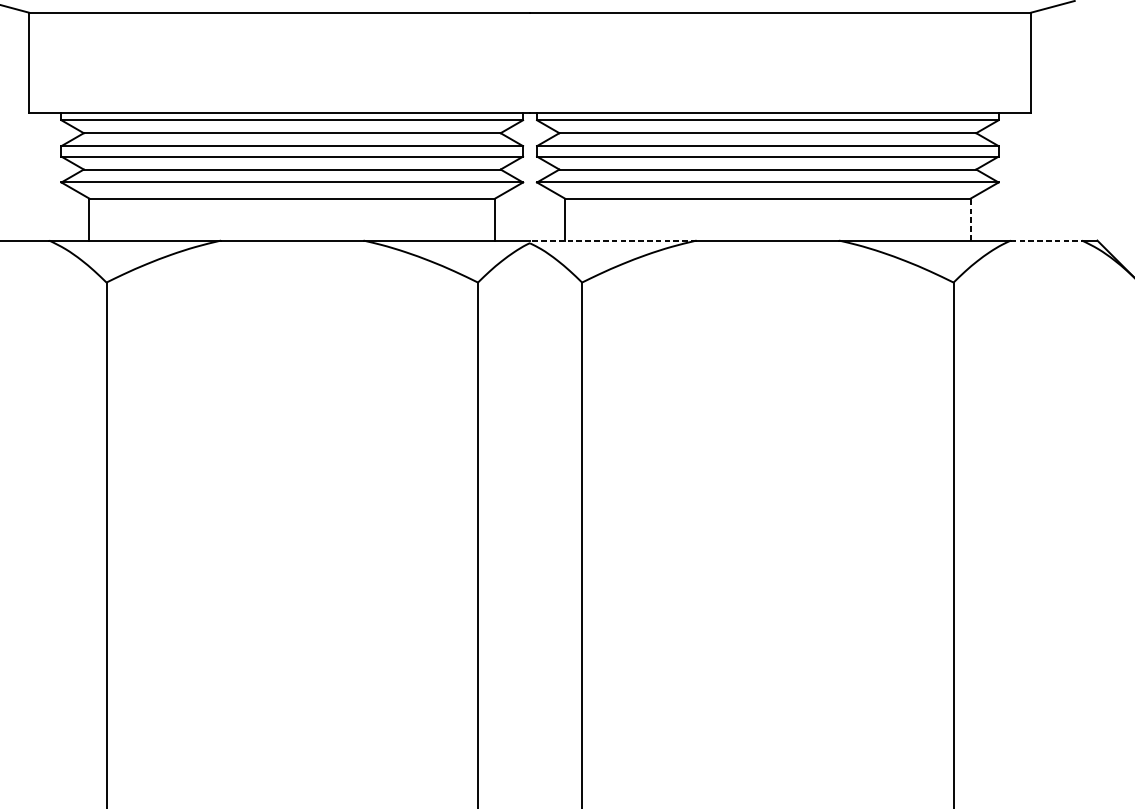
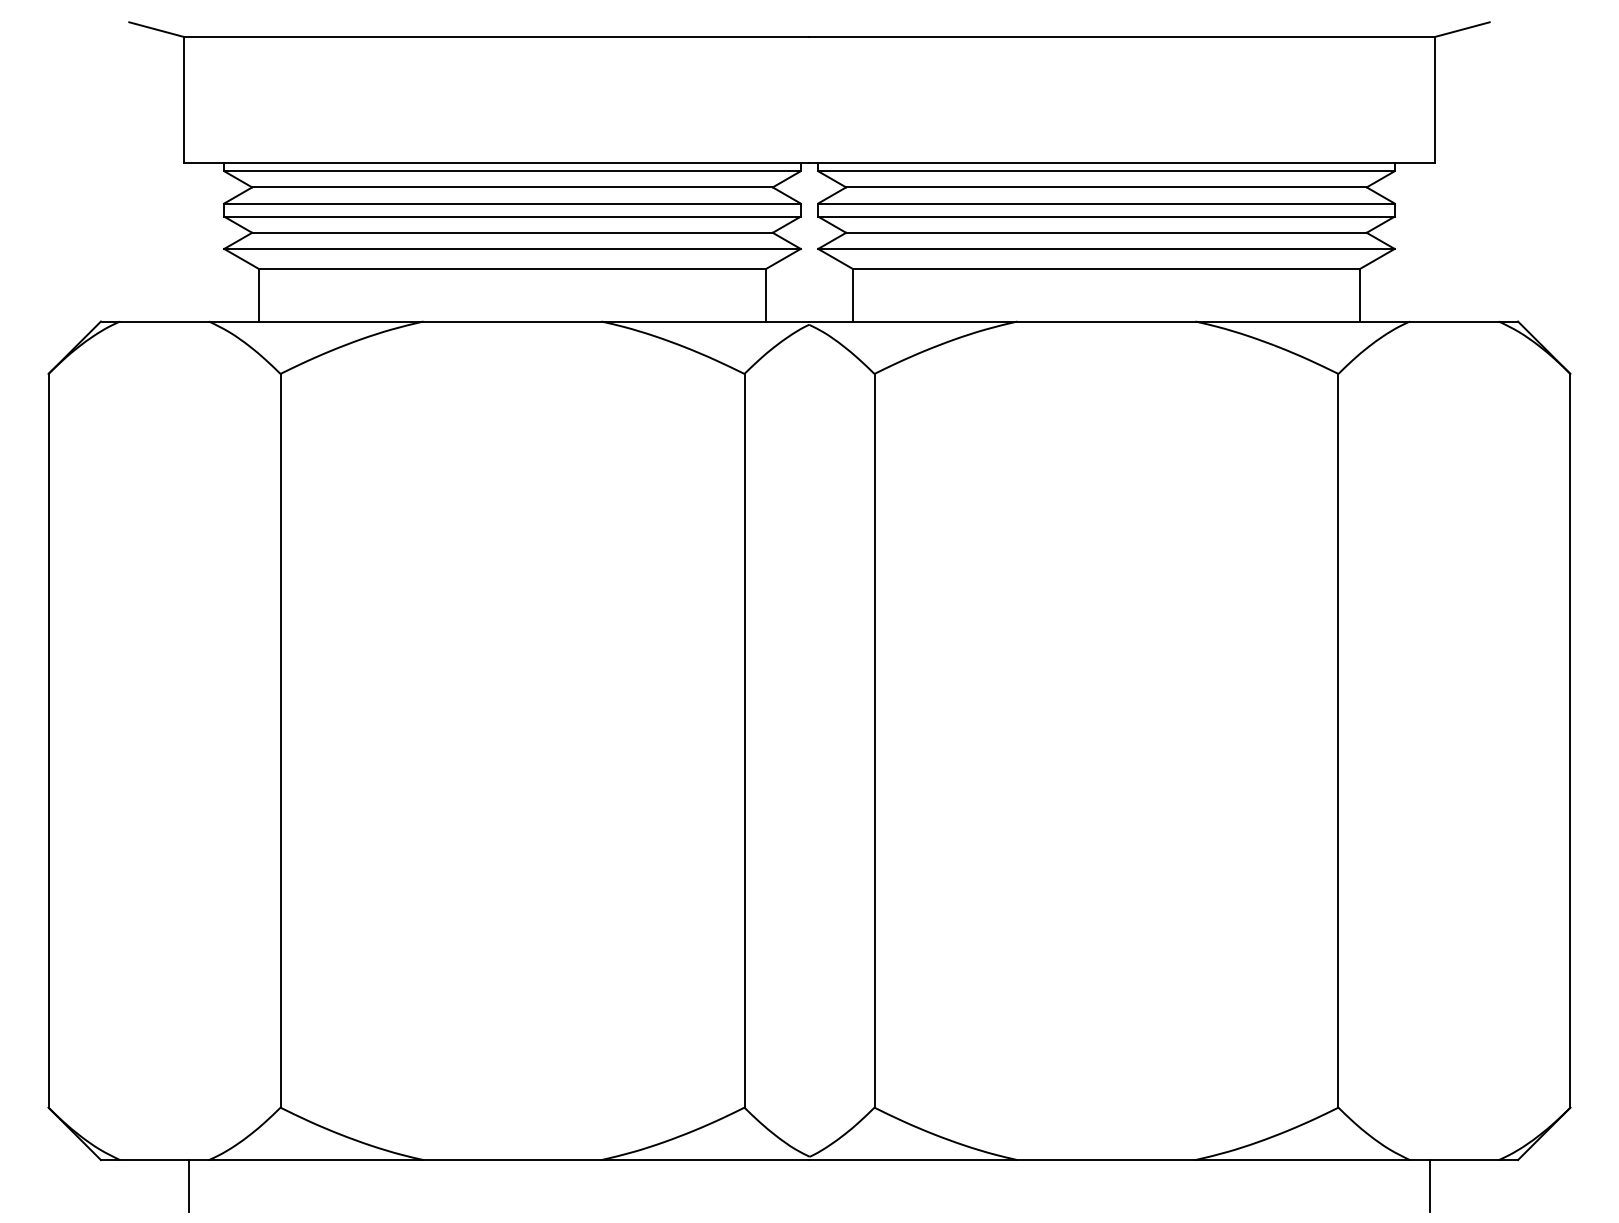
line: (970, 218) -> (1359, 294), dashed -> solid
line: (613, 240) -> (913, 321), dashed -> solid
line: (1046, 240) -> (1454, 321), dashed -> solid

